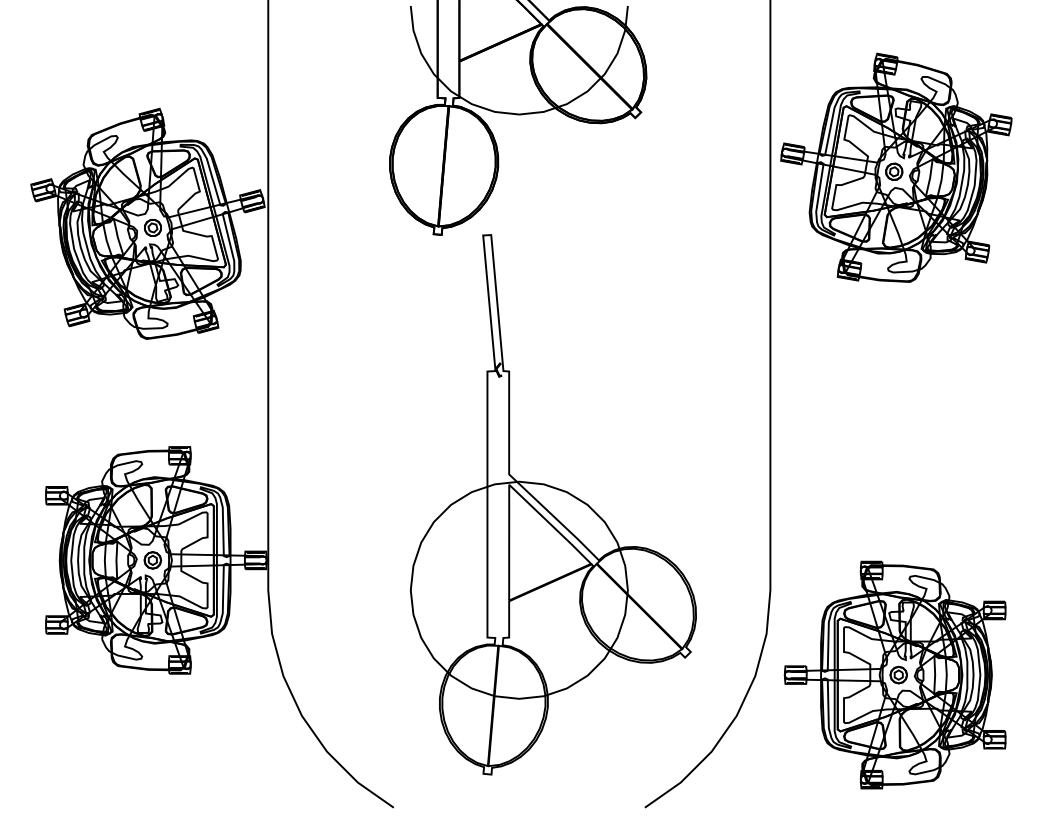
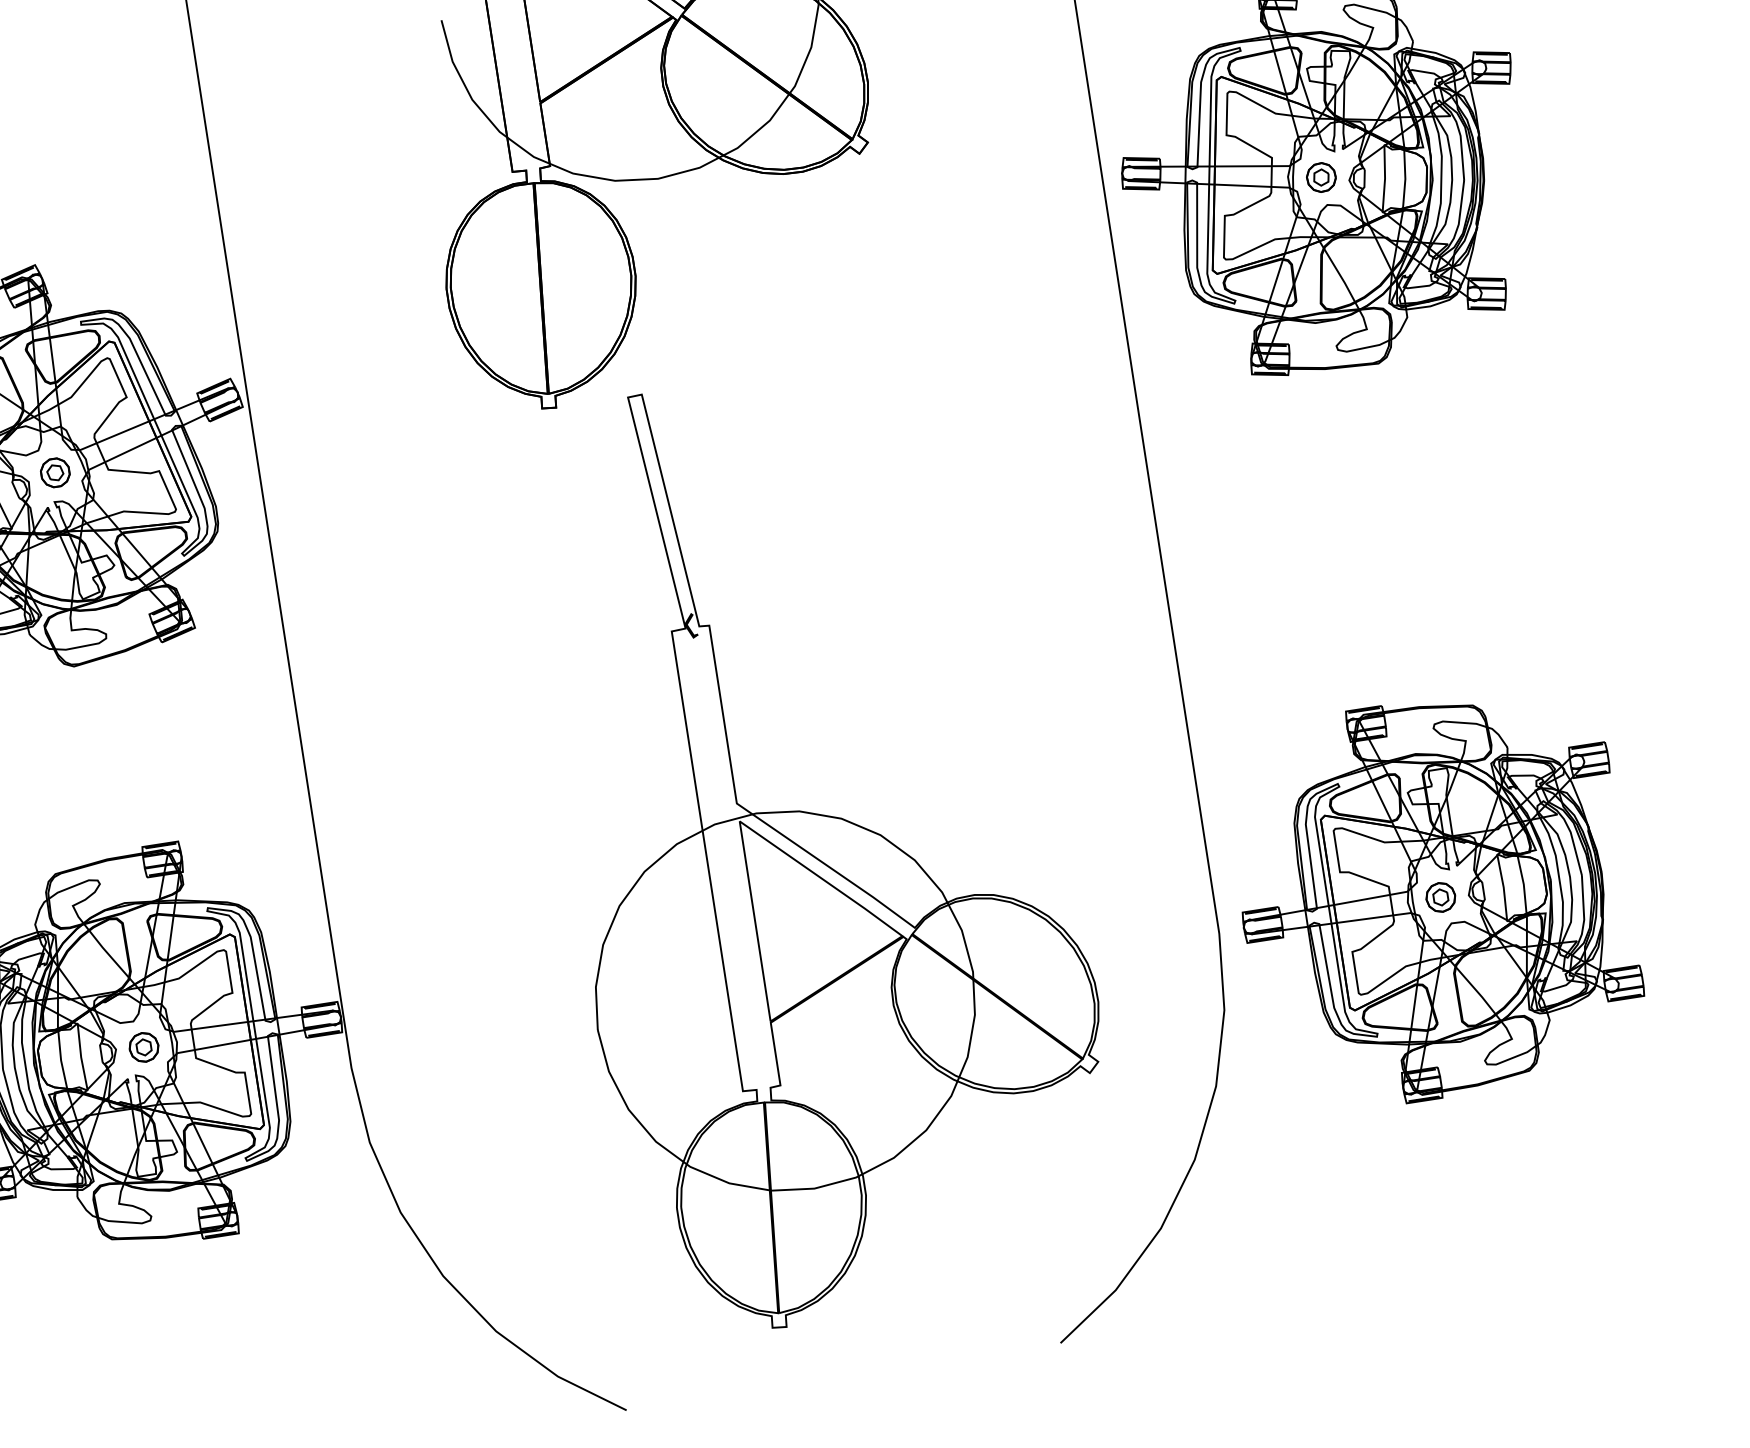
part: (894, 674) -> (1433, 897), moved

